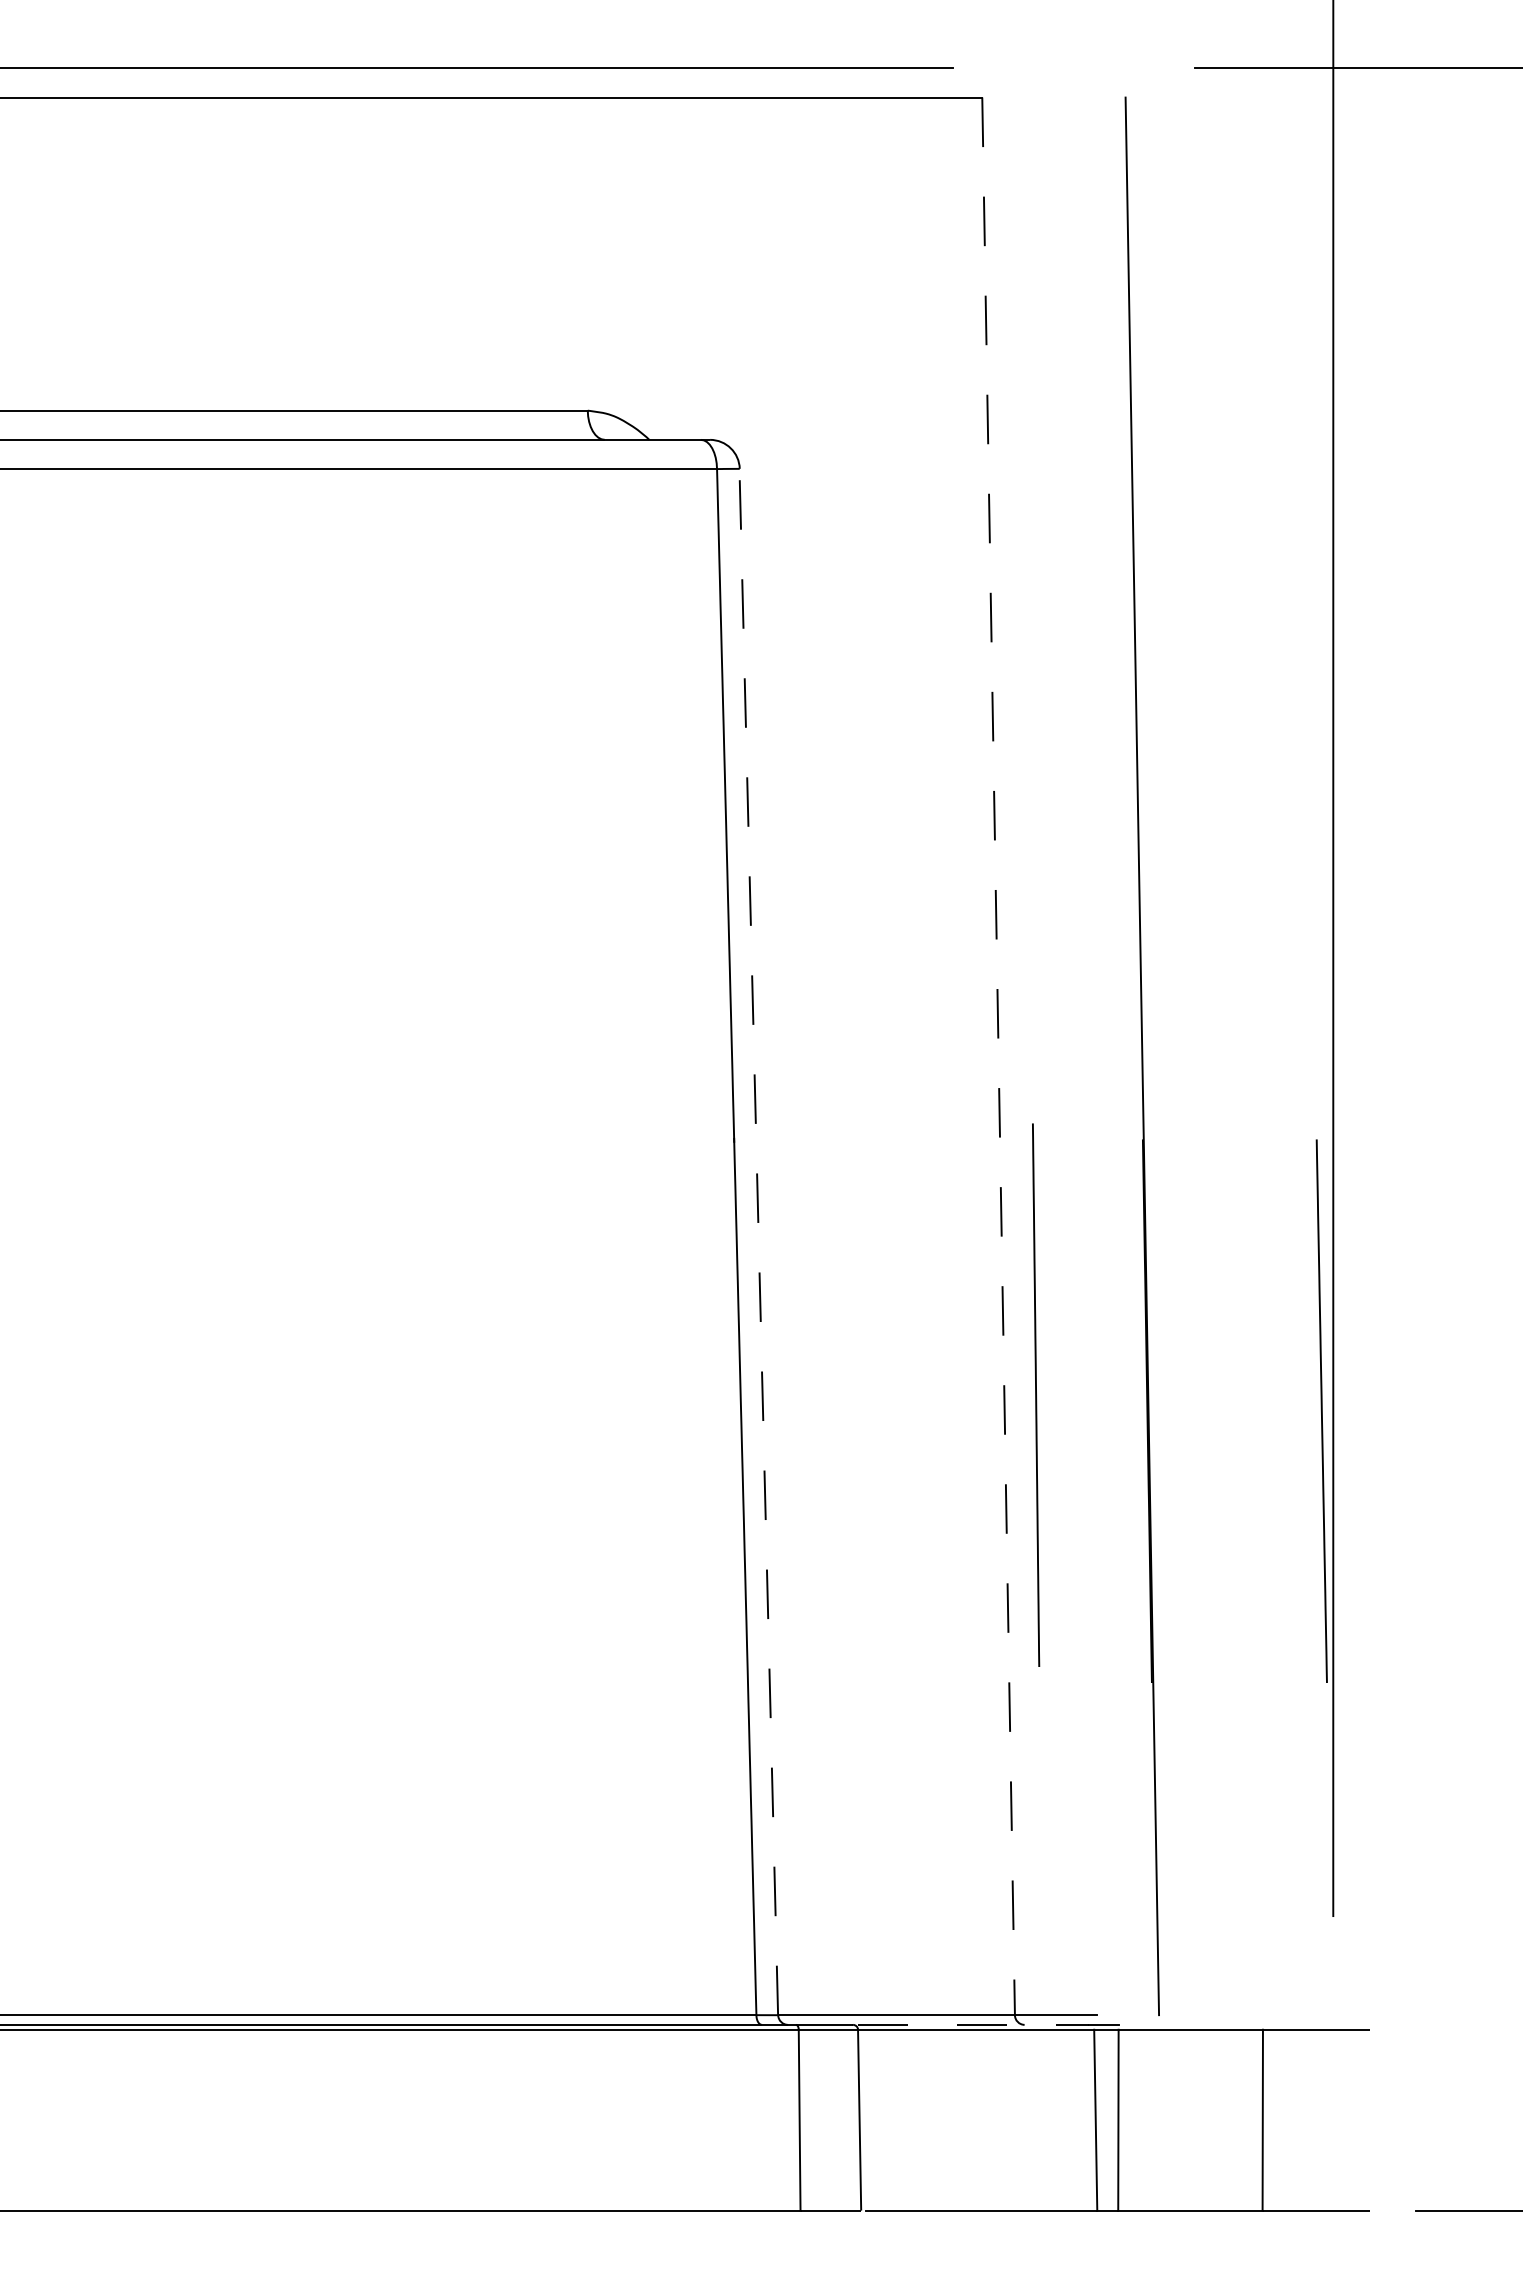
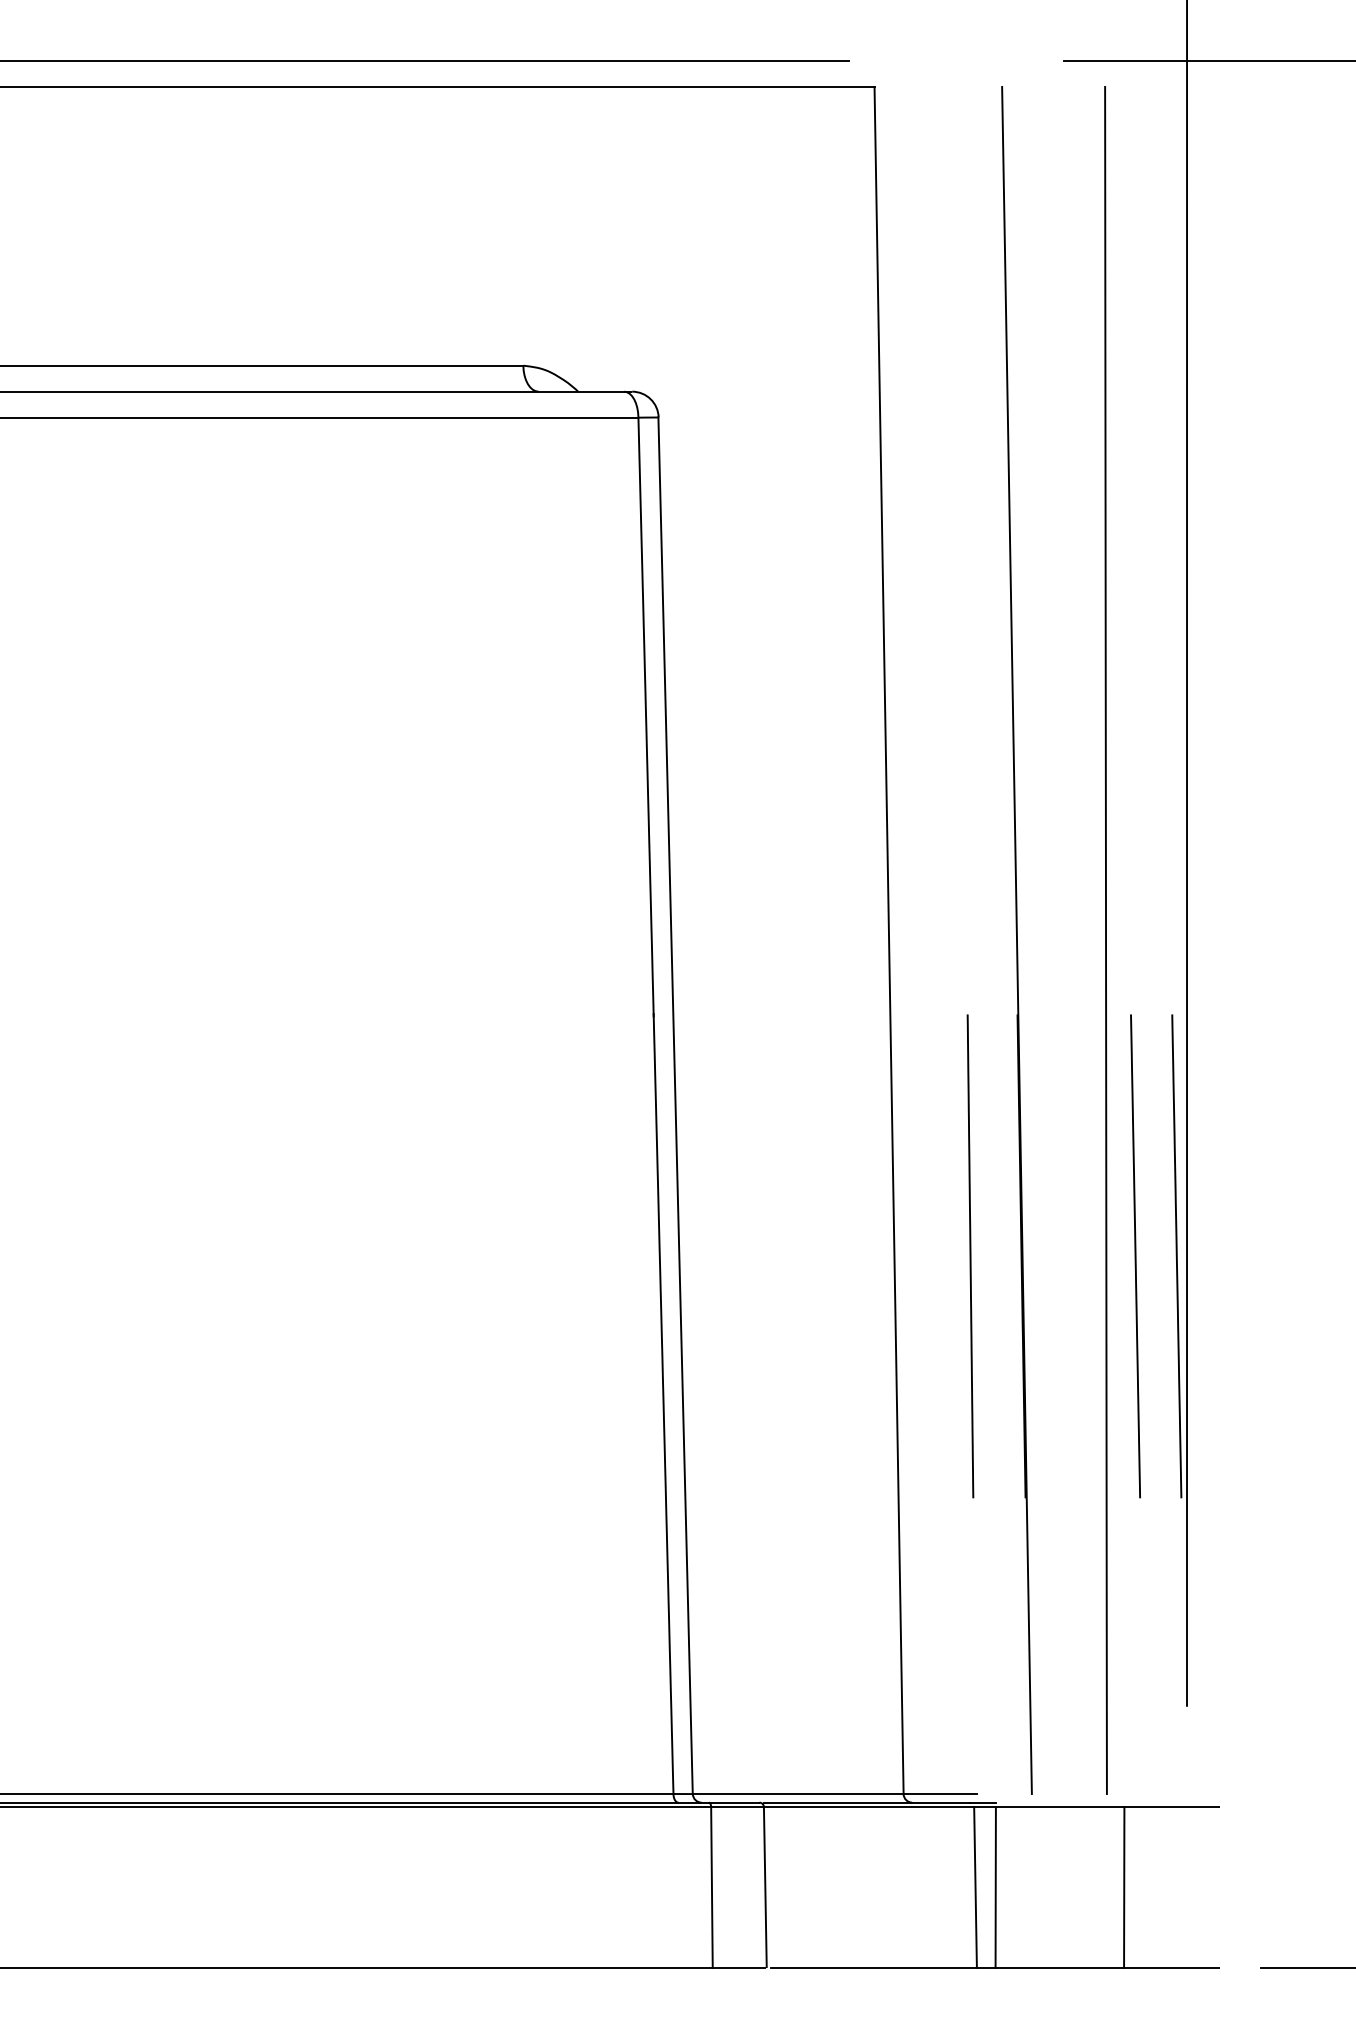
line: (998, 1056) -> (888, 940), dashed -> solid
line: (1242, 1056) -> (1106, 940), added
line: (758, 1241) -> (675, 1105), dashed -> solid
line: (1036, 1394) -> (970, 1255), moved
line: (1275, 1410) -> (1135, 1255), added
line: (973, 2024) -> (866, 1802), dashed -> solid

